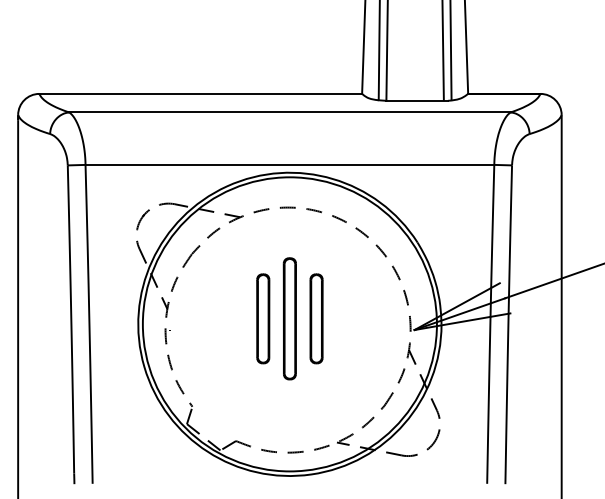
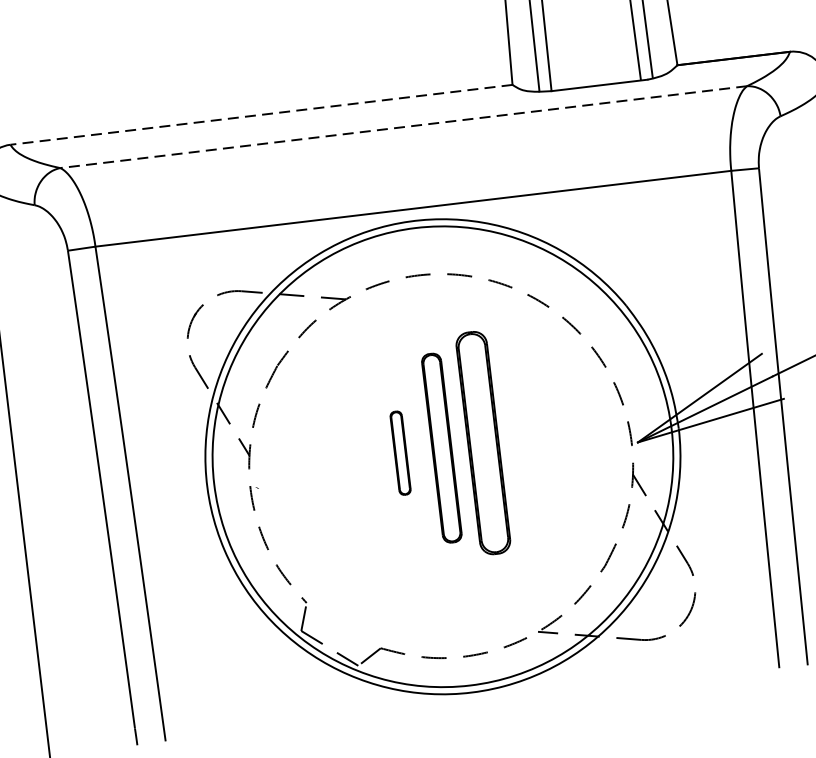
line: (200, 93) -> (261, 114), solid -> dashed
line: (289, 112) -> (403, 127), solid -> dashed
part: (263, 318) -> (400, 452), size x0.6
part: (316, 318) -> (483, 442), size x1.6

